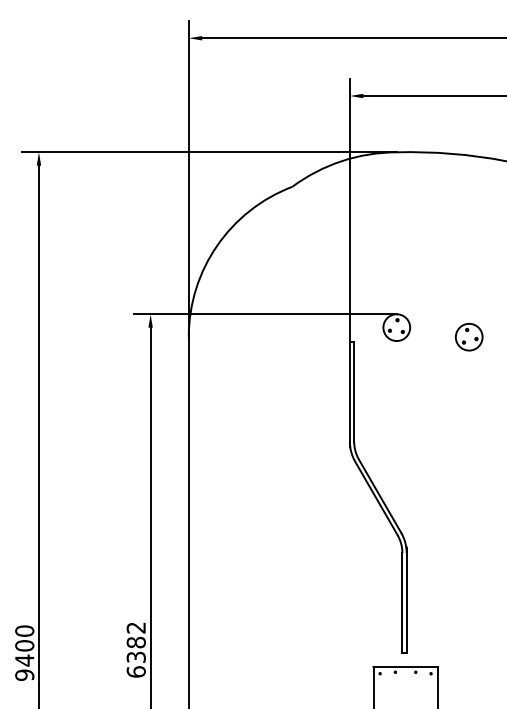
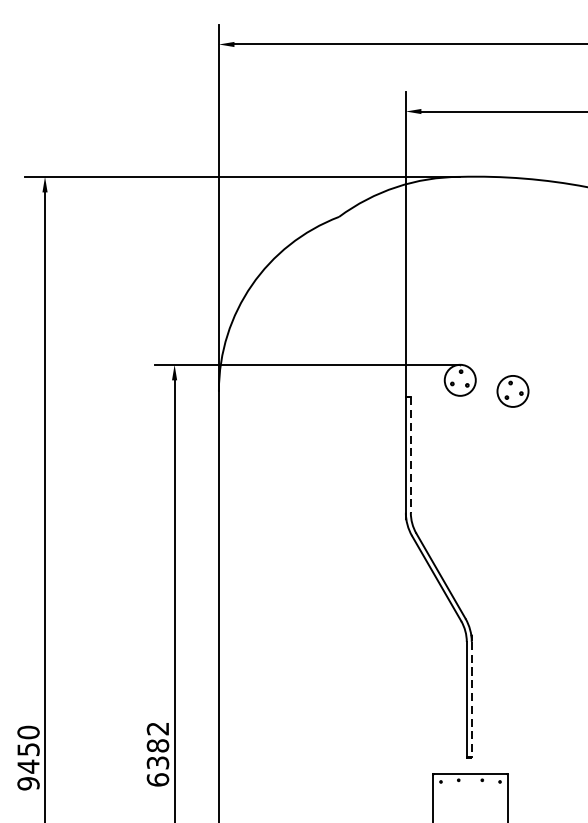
part: (469, 336) -> (513, 390), moved
line: (354, 391) -> (411, 454), solid -> dashed
line: (406, 602) -> (471, 699), solid -> dashed
text: (24, 645) -> (28, 749), 9400 -> 9450

